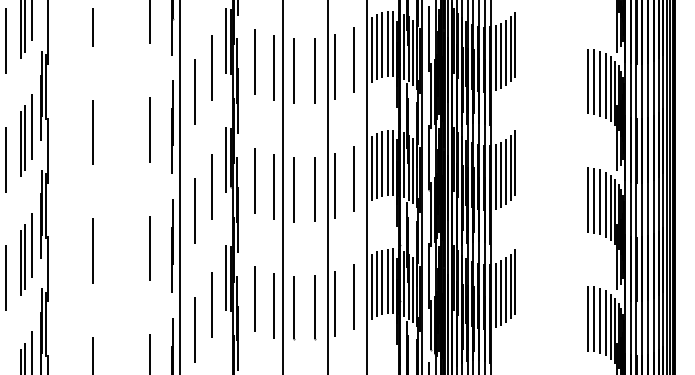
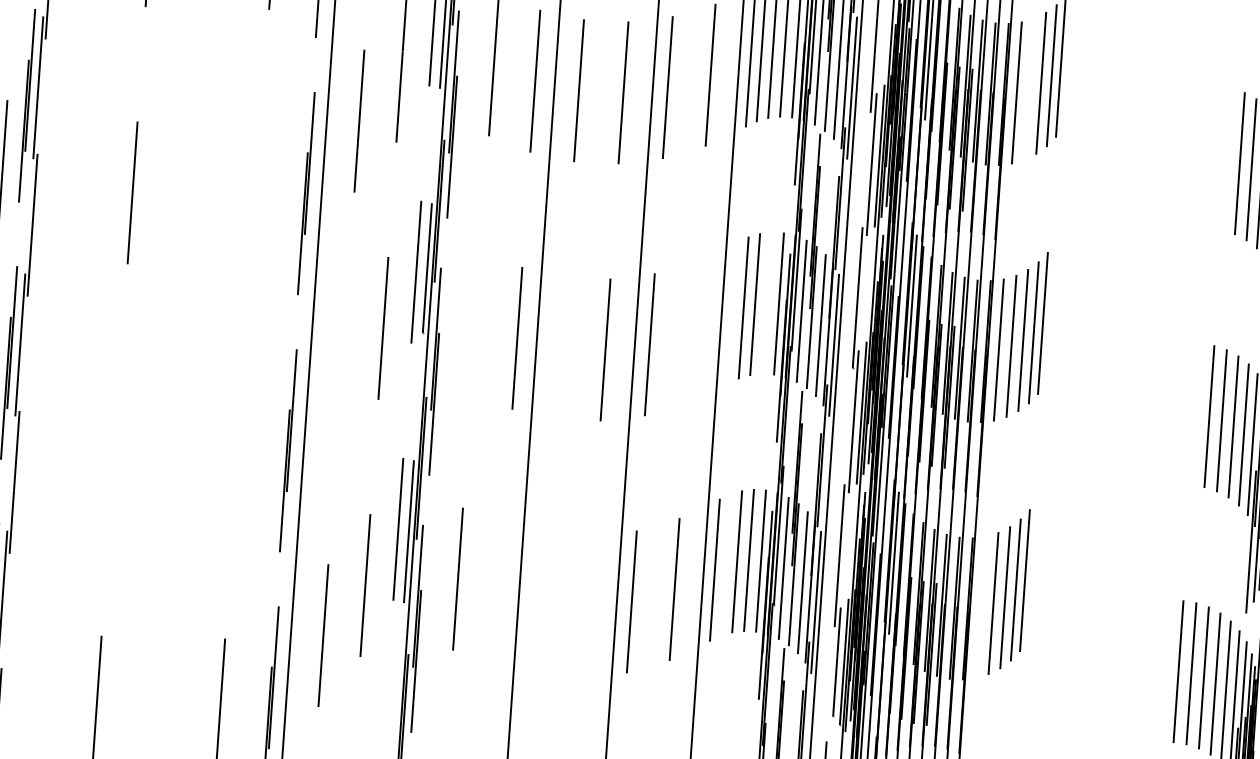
line: (501, 56) -> (1030, 89), removed
line: (588, 81) -> (1214, 157), removed
line: (594, 82) -> (1227, 160), removed
line: (149, 129) -> (255, 194), removed
line: (387, 162) -> (766, 302), removed
line: (372, 168) -> (733, 313), removed
line: (353, 178) -> (690, 332), removed
line: (254, 180) -> (475, 321), removed
line: (294, 189) -> (561, 346), removed
line: (588, 200) -> (1196, 415), removed
line: (194, 210) -> (341, 377), removed
line: (149, 248) -> (237, 452), removed
line: (92, 251) -> (113, 450), removed
line: (377, 284) -> (726, 565), removed
line: (495, 295) -> (980, 607), removed
line: (274, 305) -> (500, 595), removed
line: (315, 307) -> (588, 605), removed
line: (294, 308) -> (543, 604), removed

